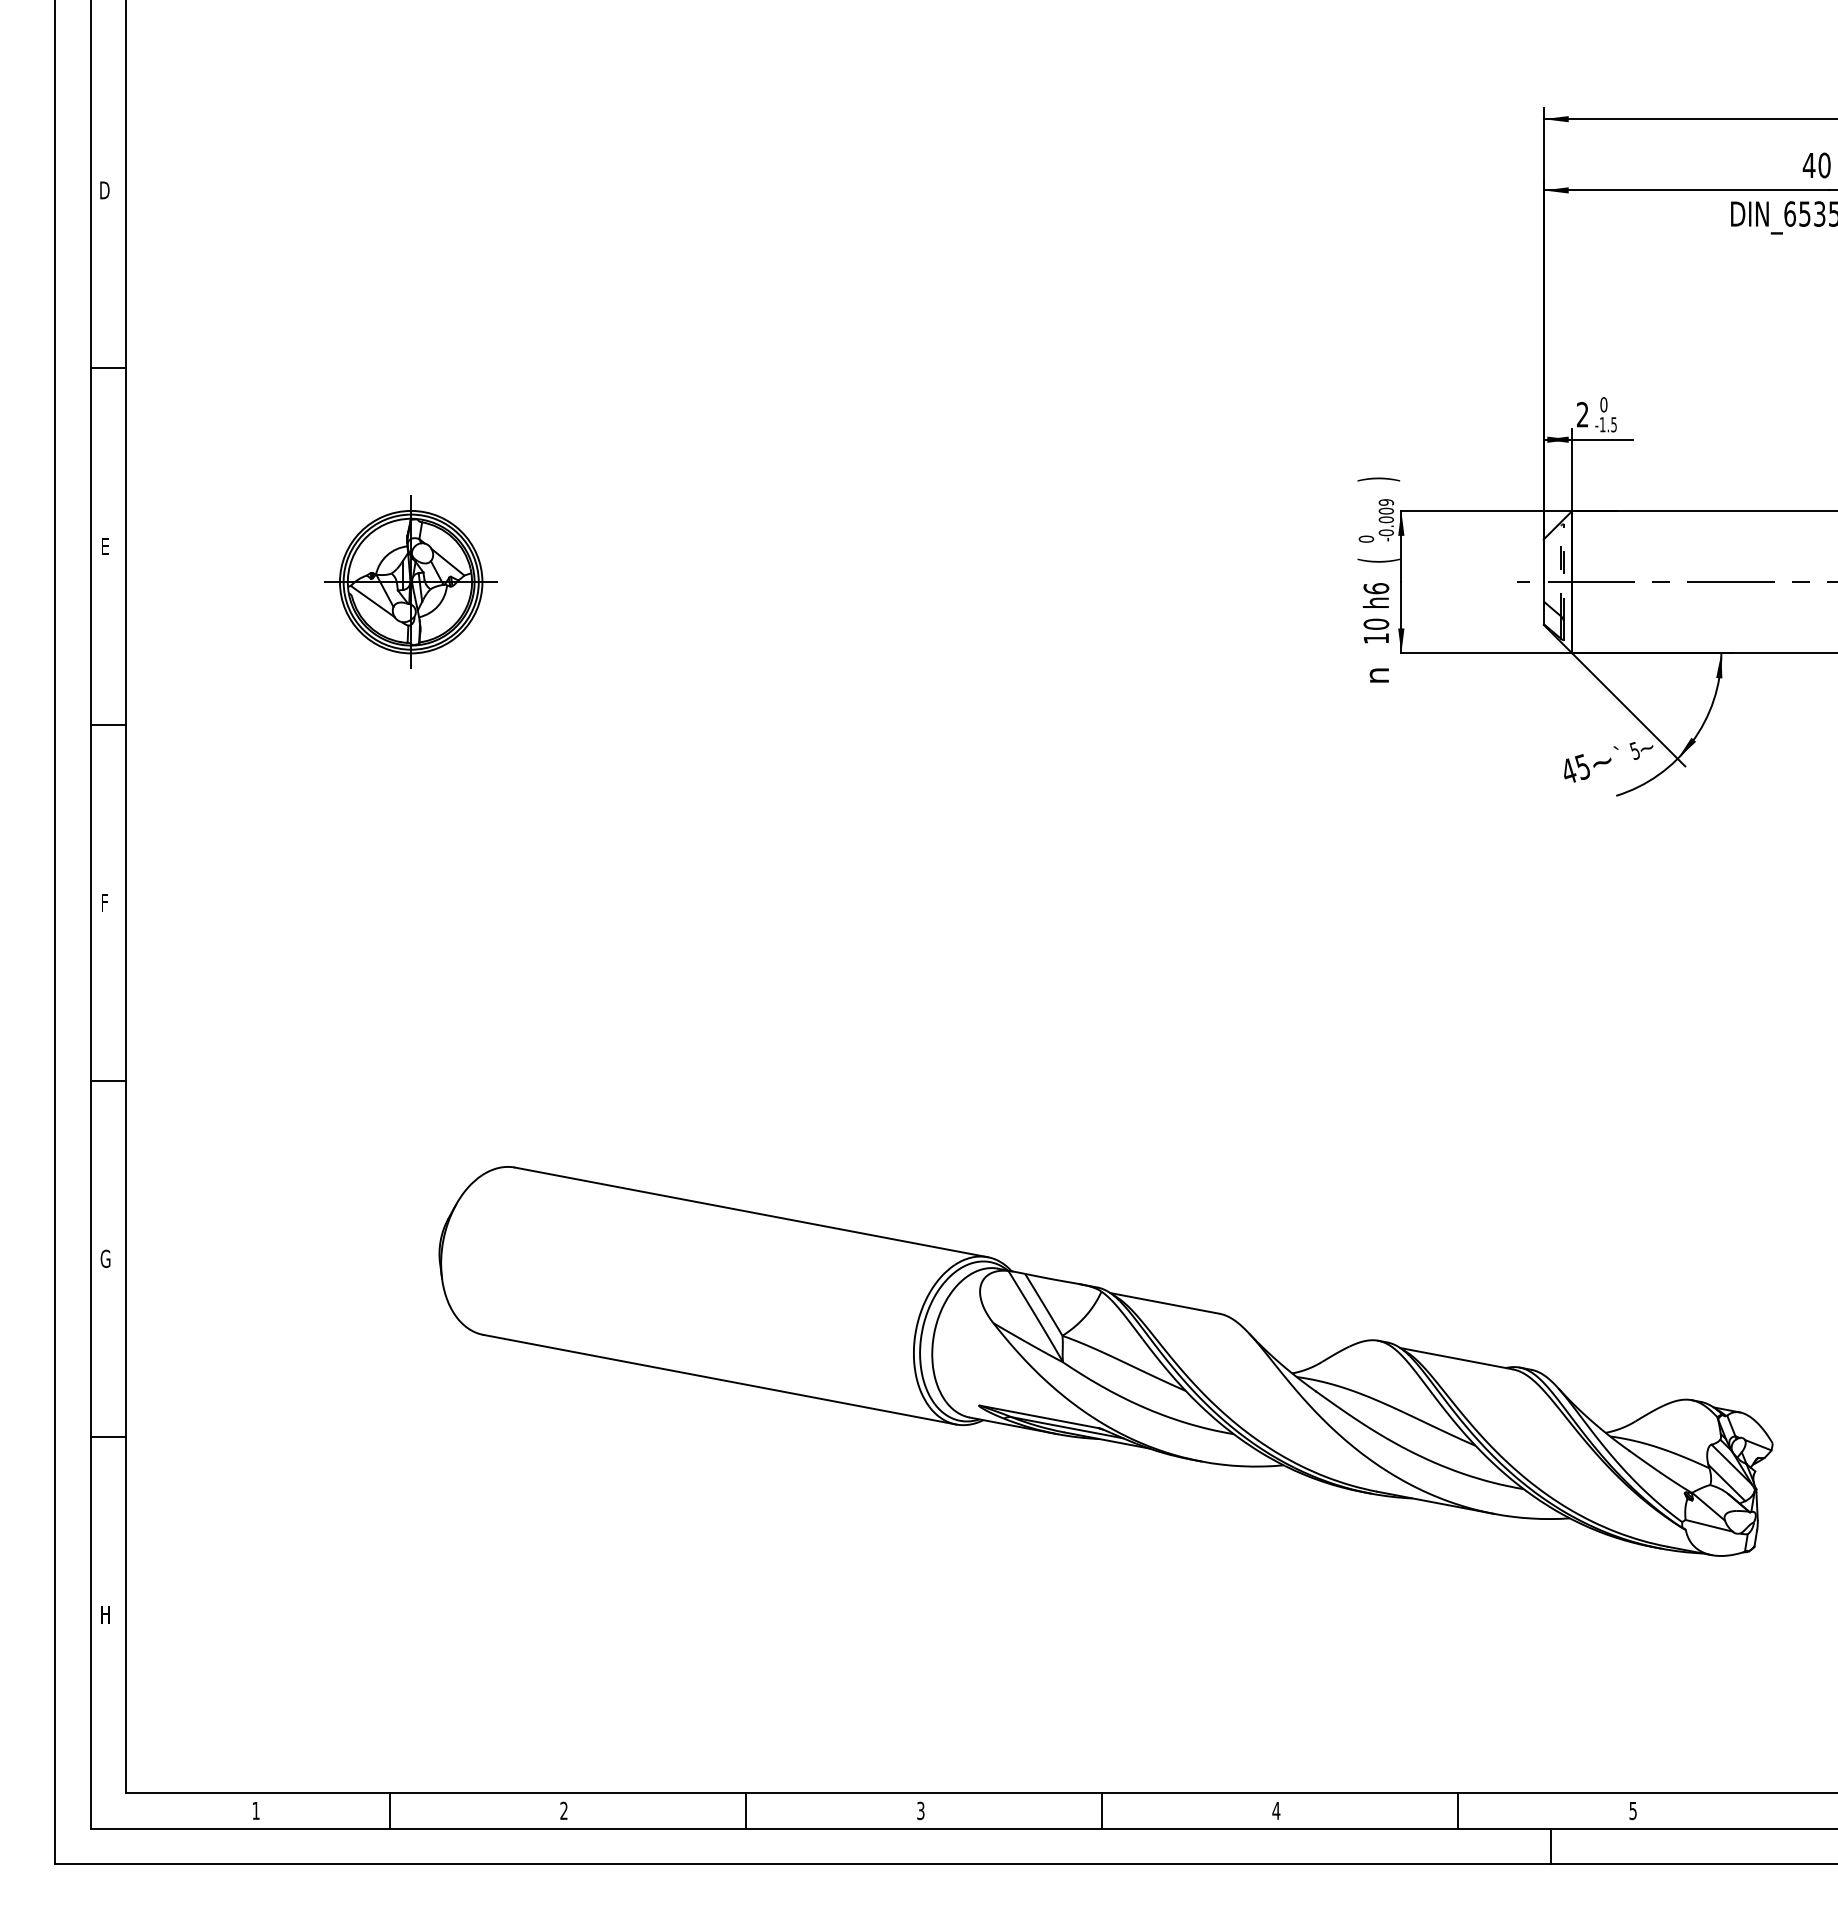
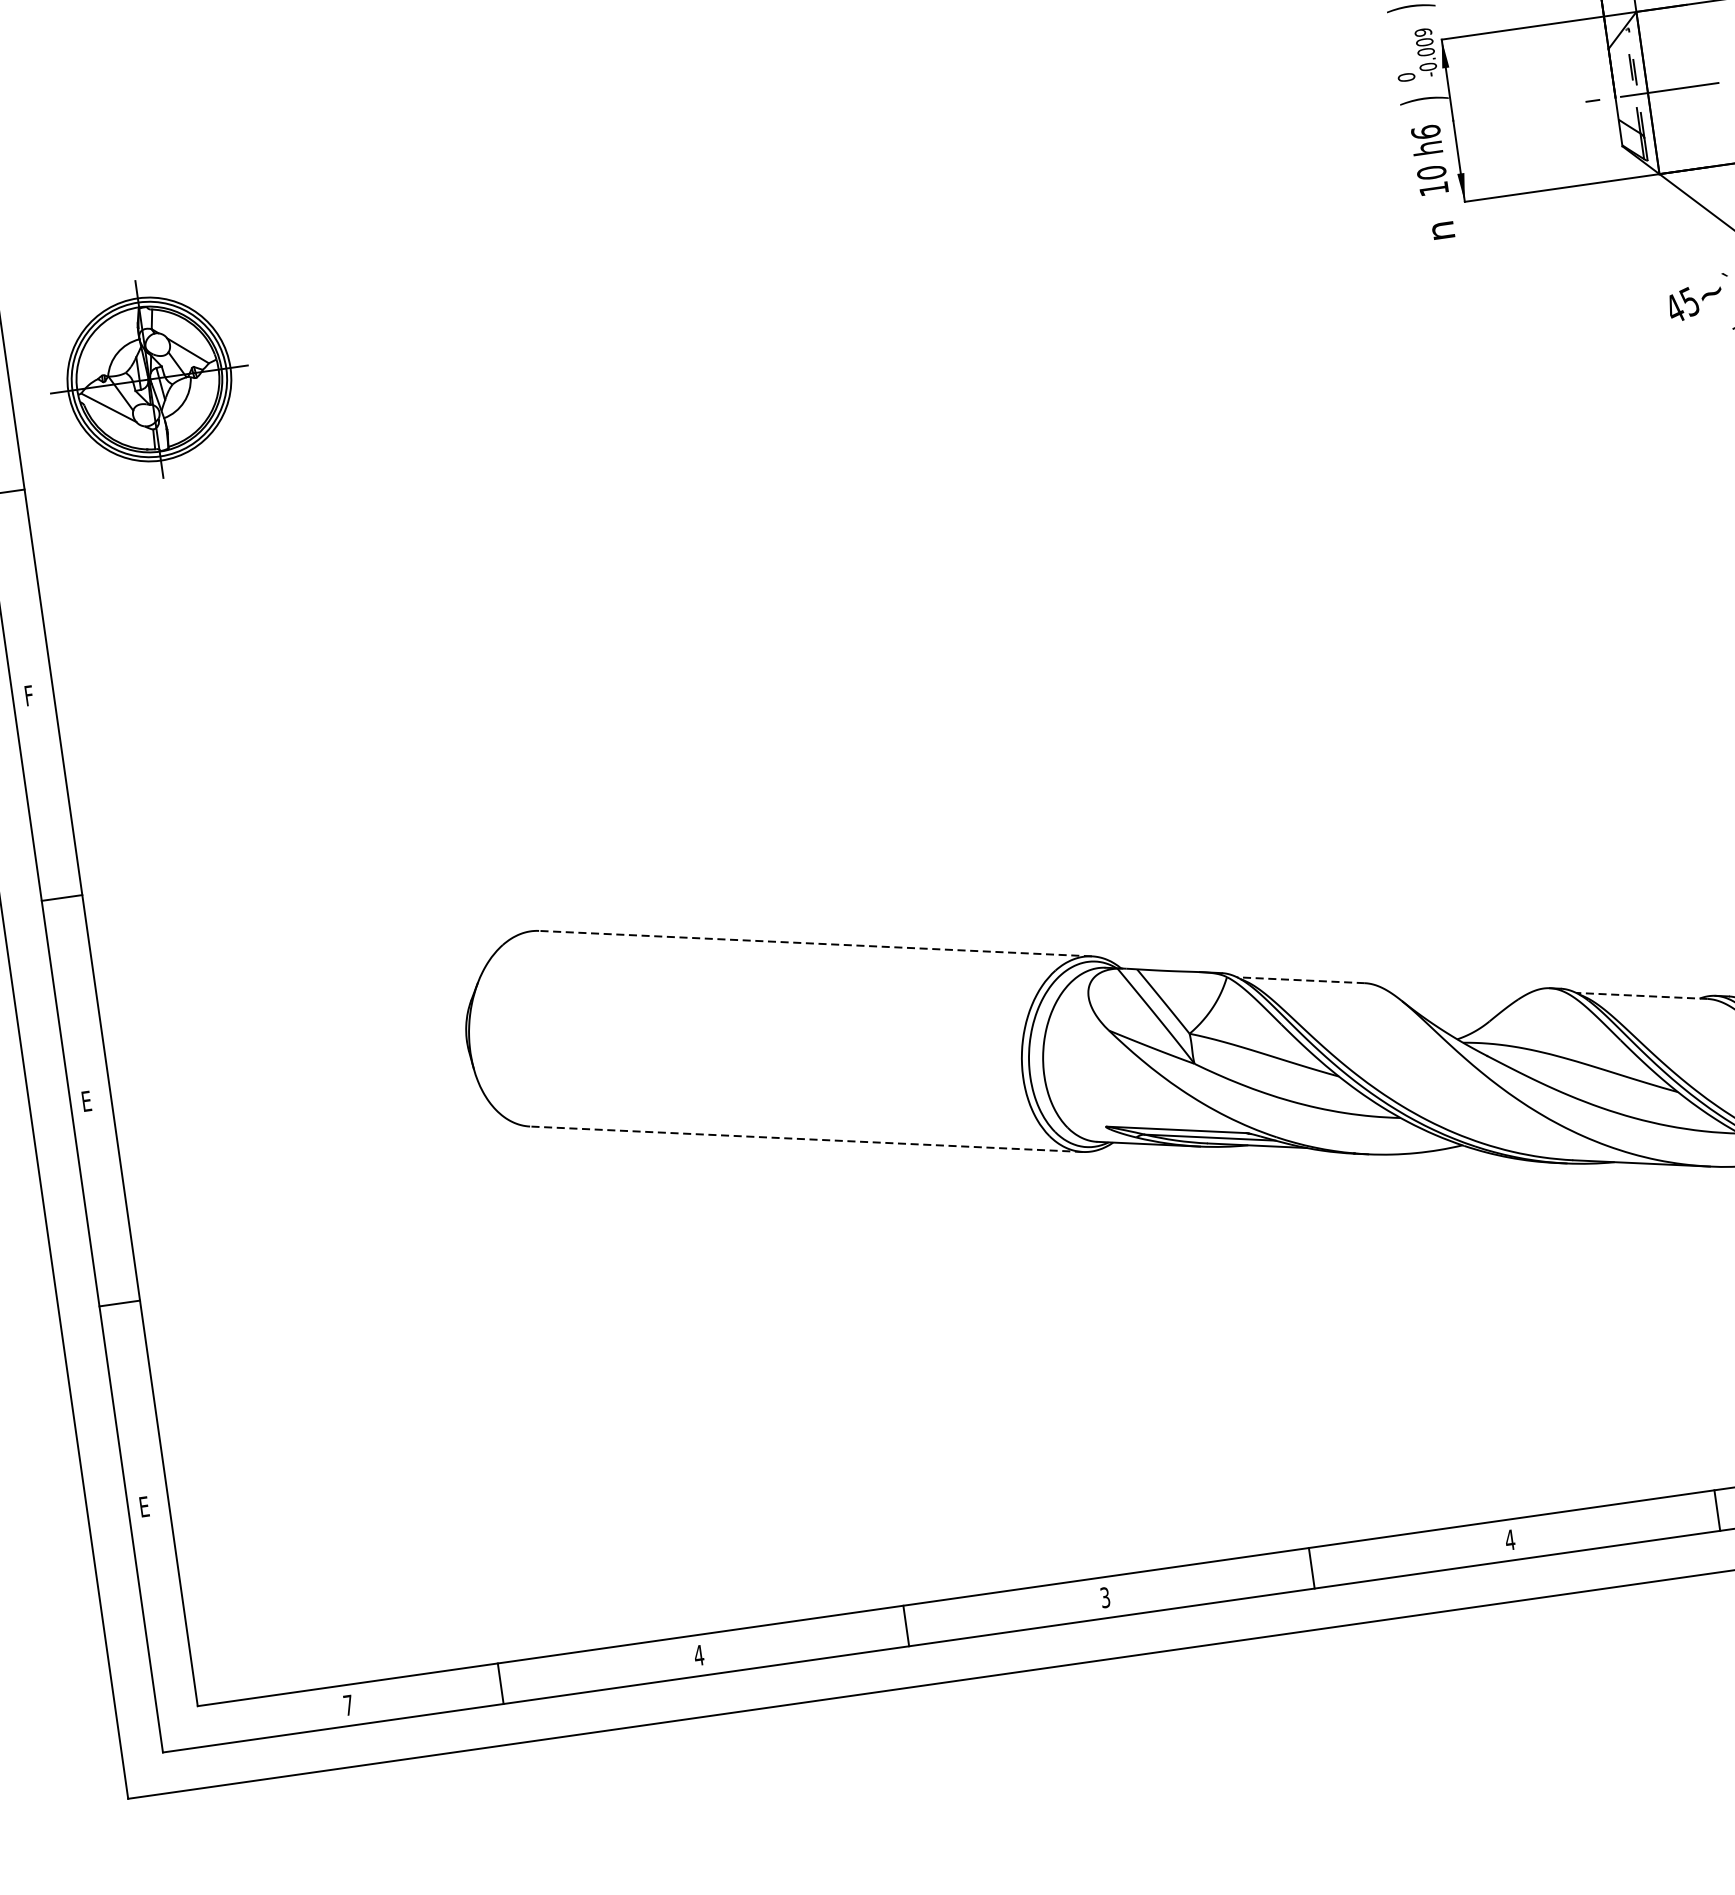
text: (1378, 560) -> (1423, 99), ( -> )
part: (410, 581) -> (148, 378), moved
line: (751, 1212) -> (815, 943), solid -> dashed
text: (105, 1258) -> (87, 1100), G -> E
line: (1164, 1303) -> (1300, 980), solid -> dashed
line: (1455, 1358) -> (1640, 995), solid -> dashed
line: (719, 1379) -> (806, 1139), solid -> dashed
text: (106, 1614) -> (146, 1506), H -> E
text: (255, 1810) -> (347, 1705), 1 -> 7
text: (564, 1810) -> (699, 1654), 2 -> 4

